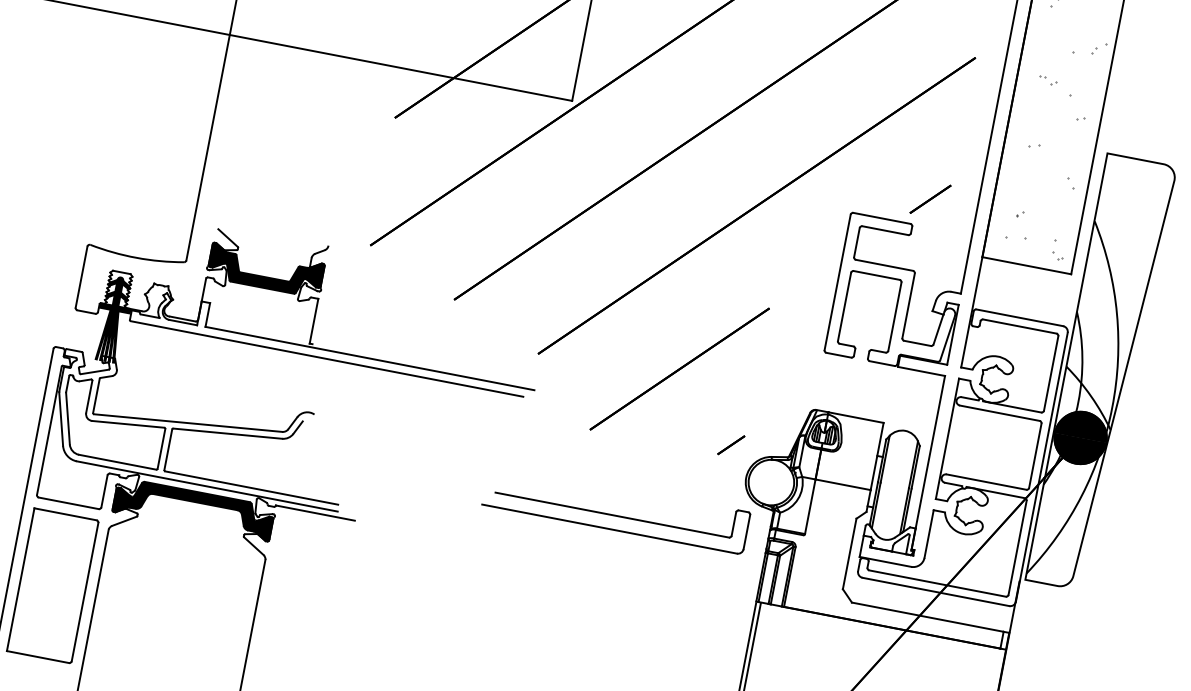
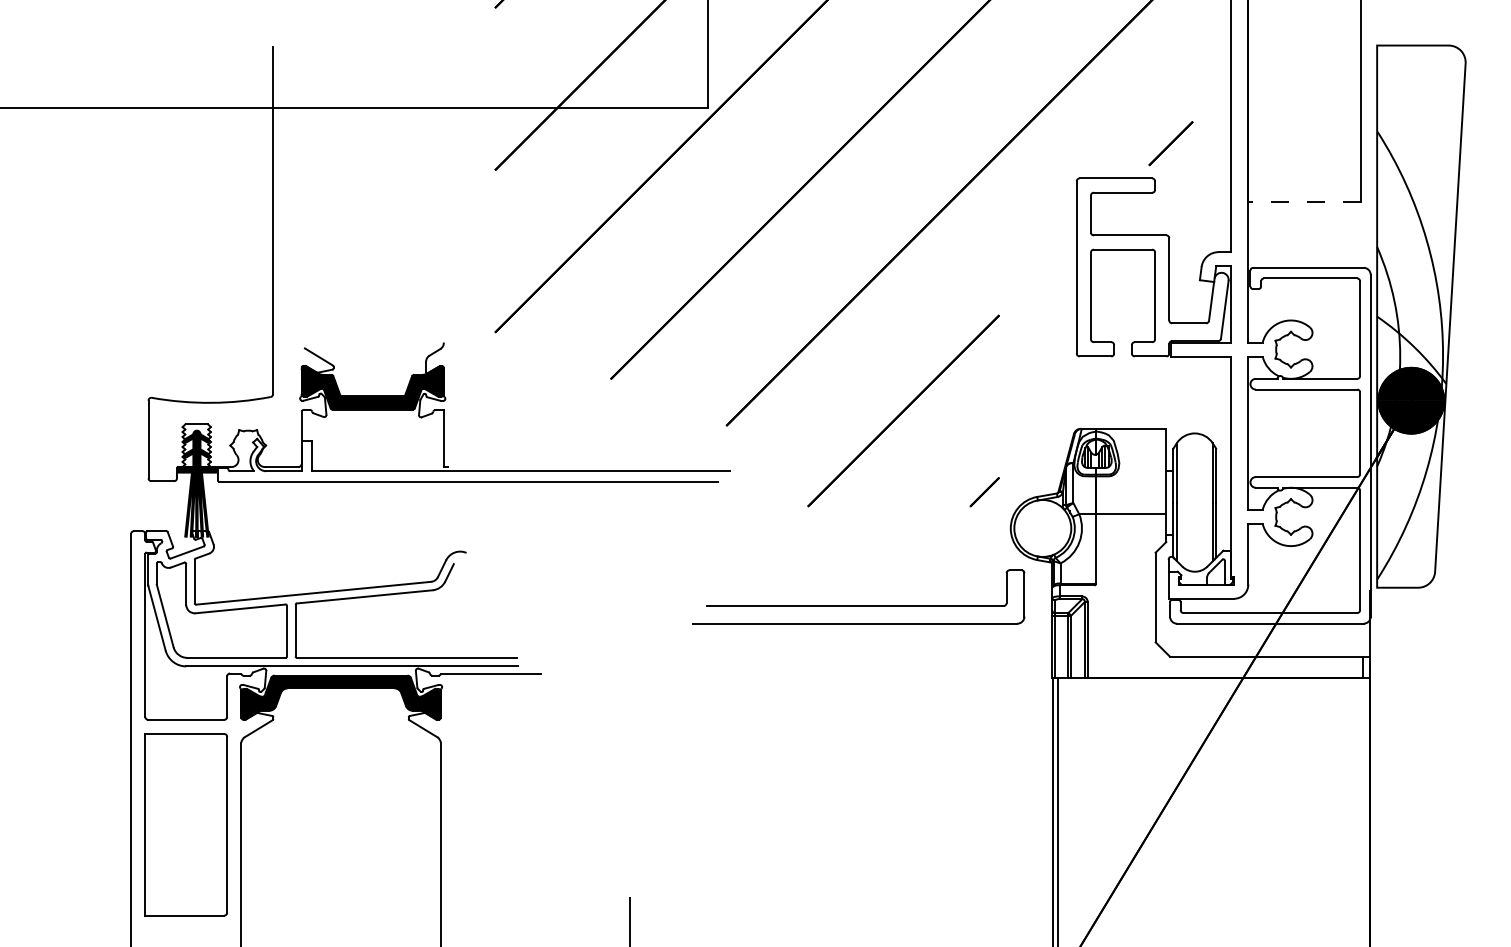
hatch: (1045, 183) -> (1308, 96), removed
line: (1026, 265) -> (1304, 202), solid -> dashed

